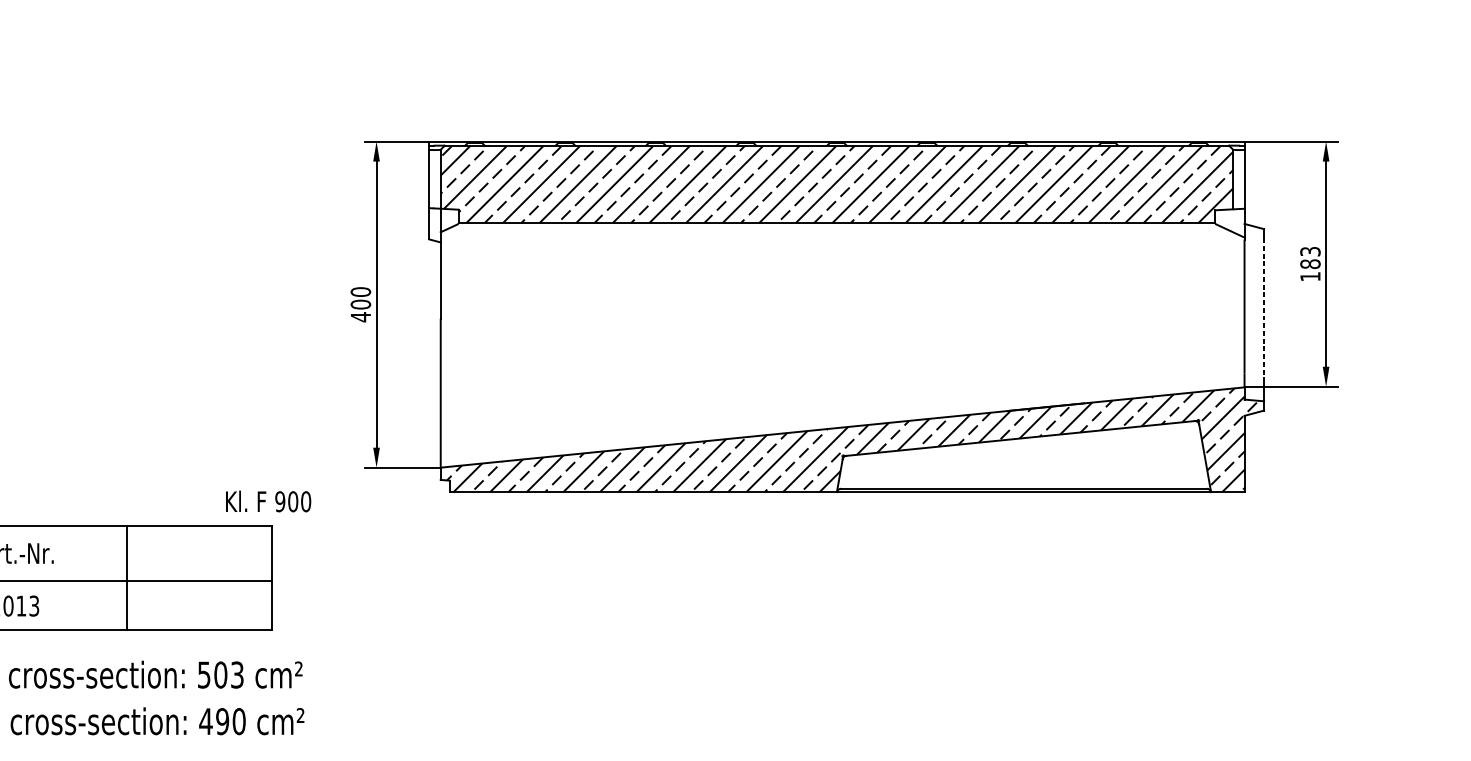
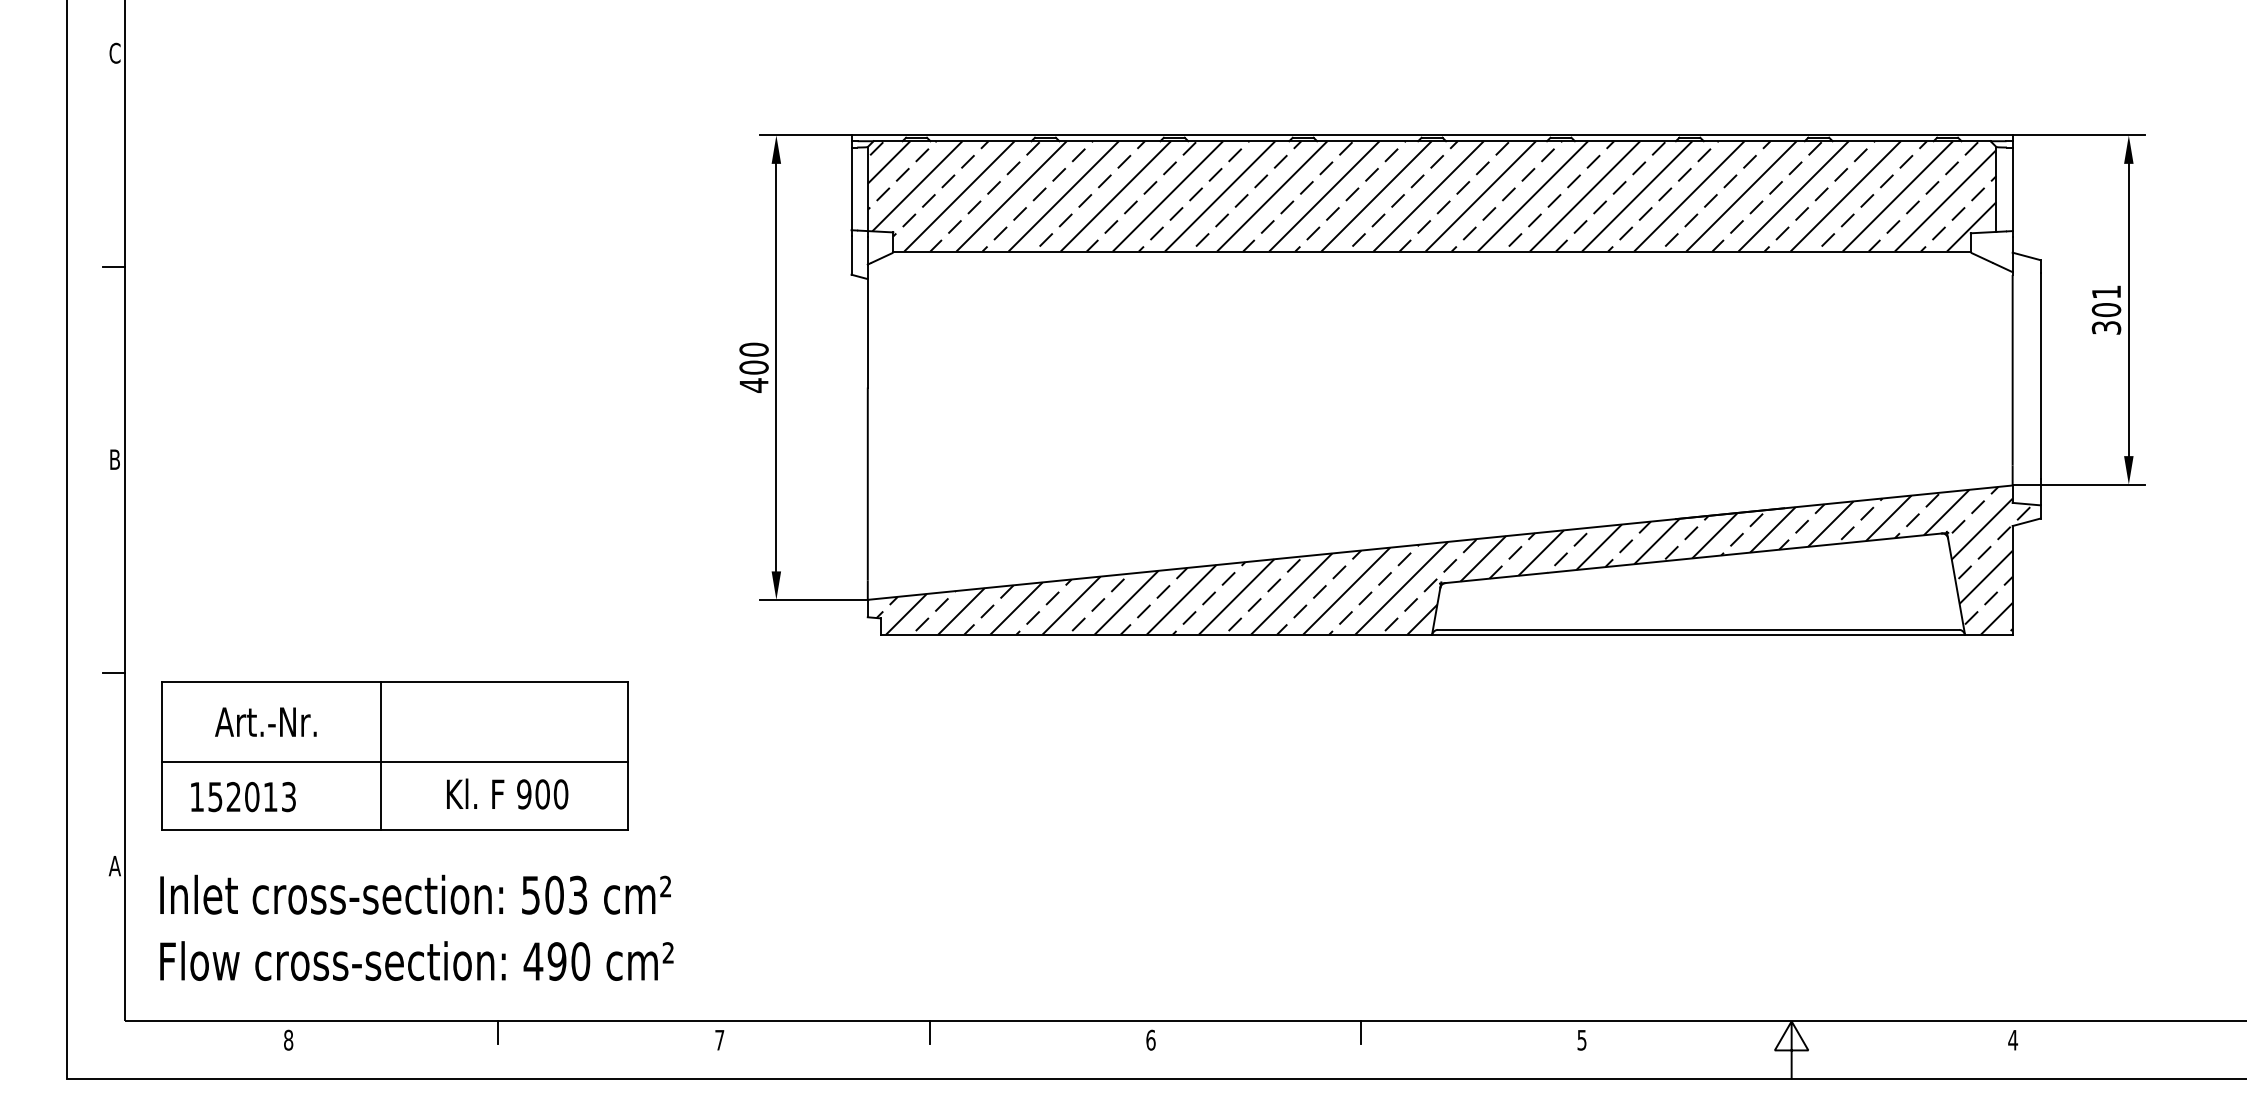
text: (1310, 263) -> (2106, 309), 183 -> 301
line: (1264, 310) -> (2040, 376), dashed -> solid
text: (268, 501) -> (507, 793), moved
line: (127, 577) -> (381, 756), moved

